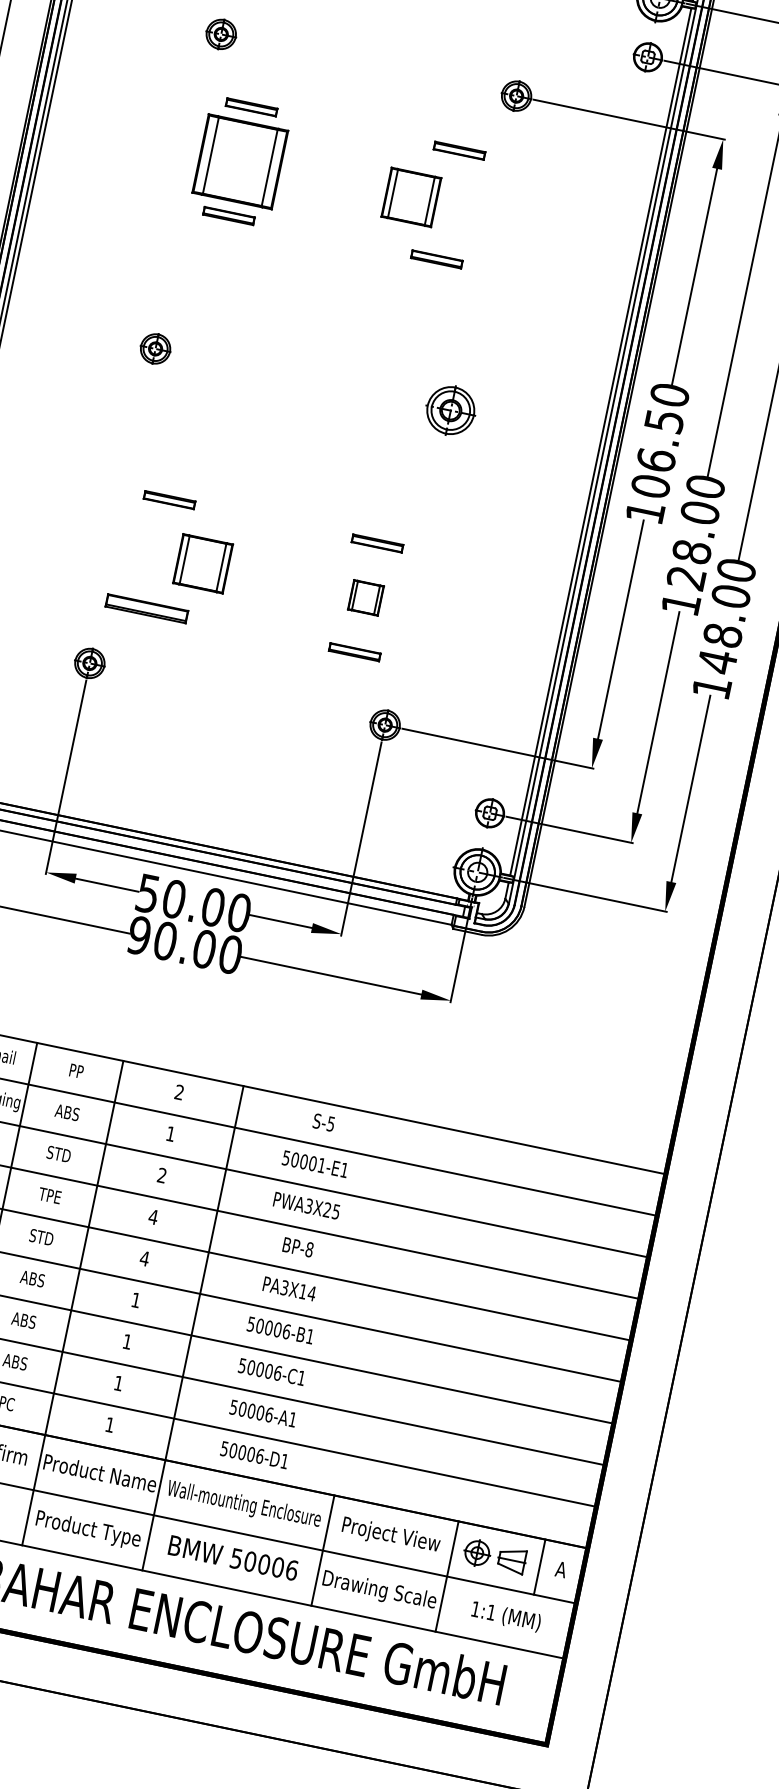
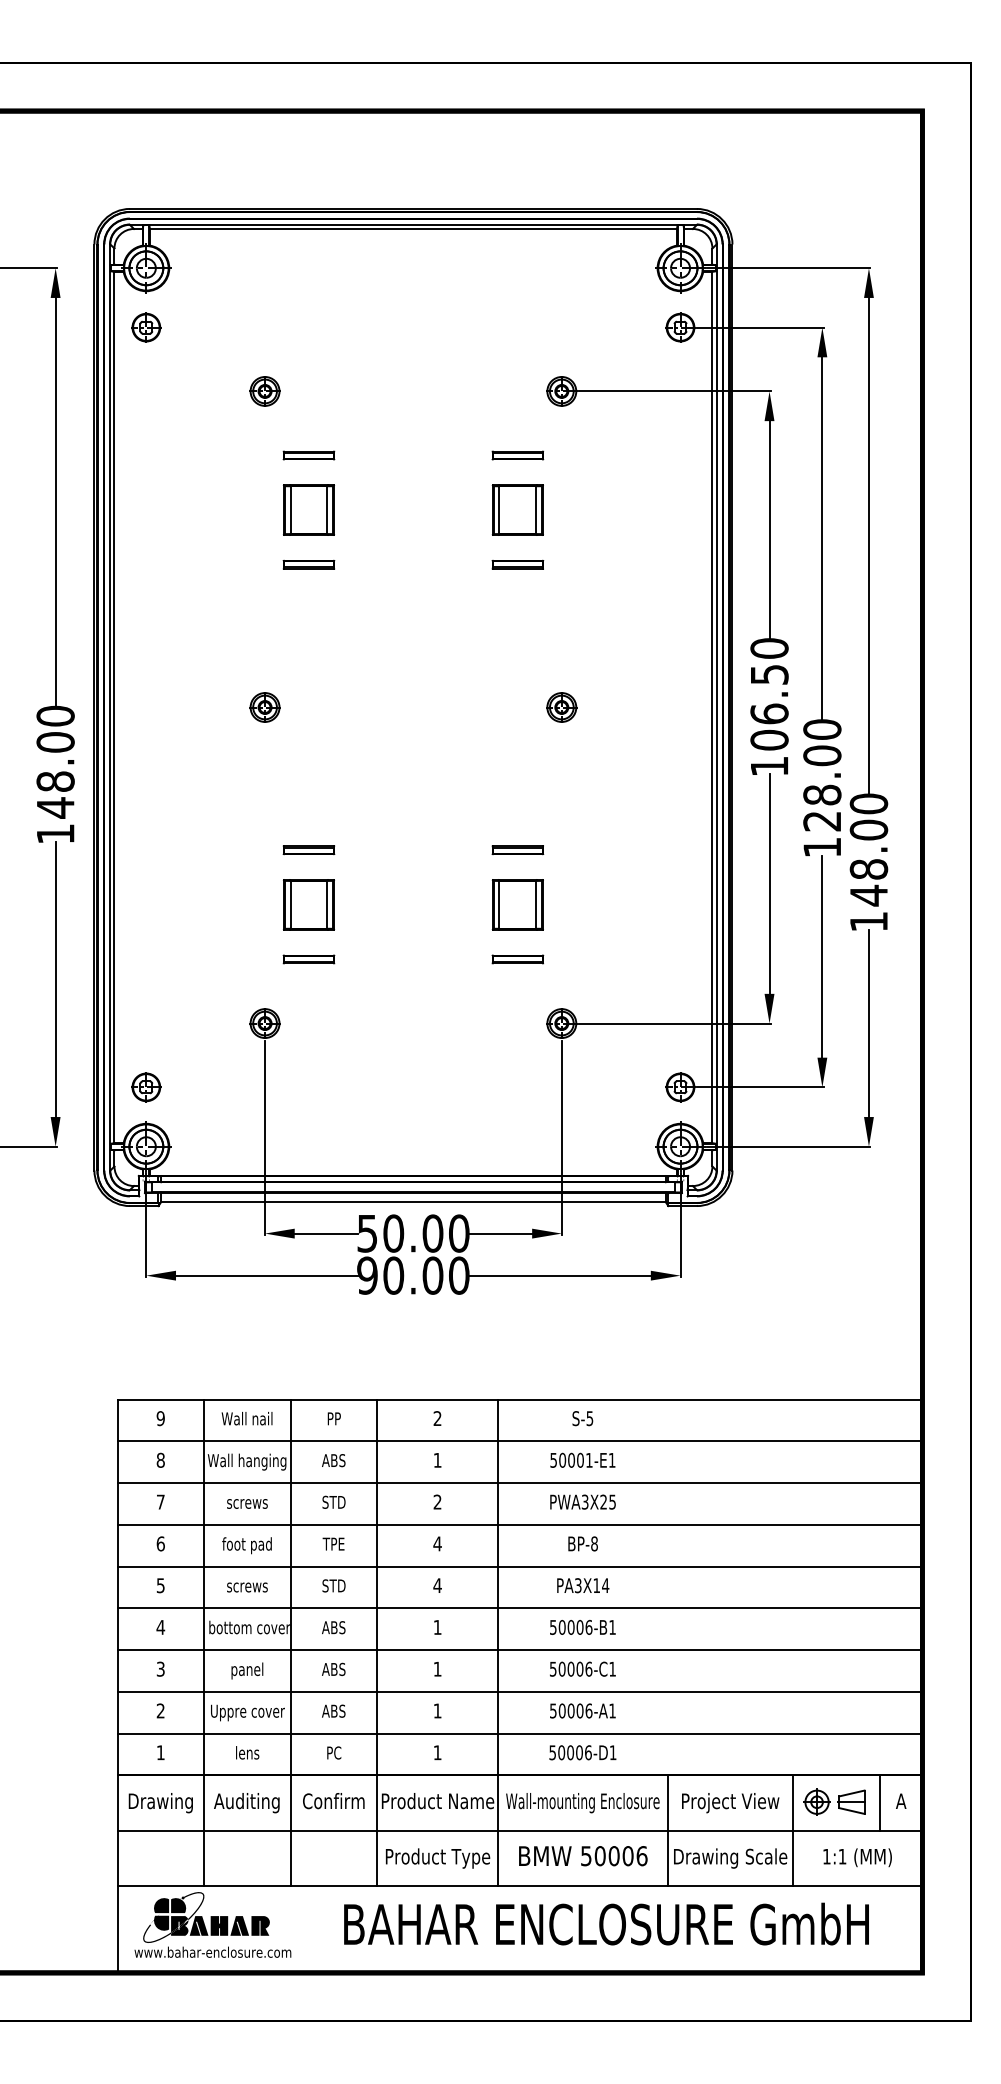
part: (239, 160) -> (308, 509), size x0.62
part: (411, 196) -> (517, 509), moved
part: (450, 410) -> (561, 707), size x0.62
part: (202, 563) -> (308, 904), moved
part: (365, 597) -> (517, 904), size x1.67
part: (146, 608) -> (308, 959), size x0.62

